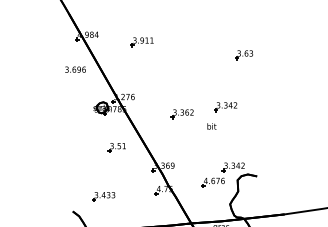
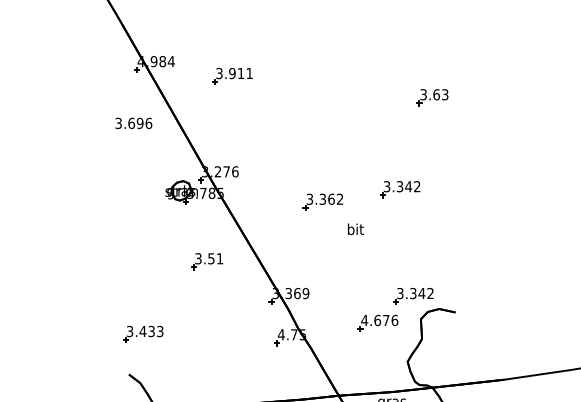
part: (141, 42) -> (231, 77), moved
text: (211, 126) -> (355, 229), moved
part: (103, 196) -> (142, 333), moved

